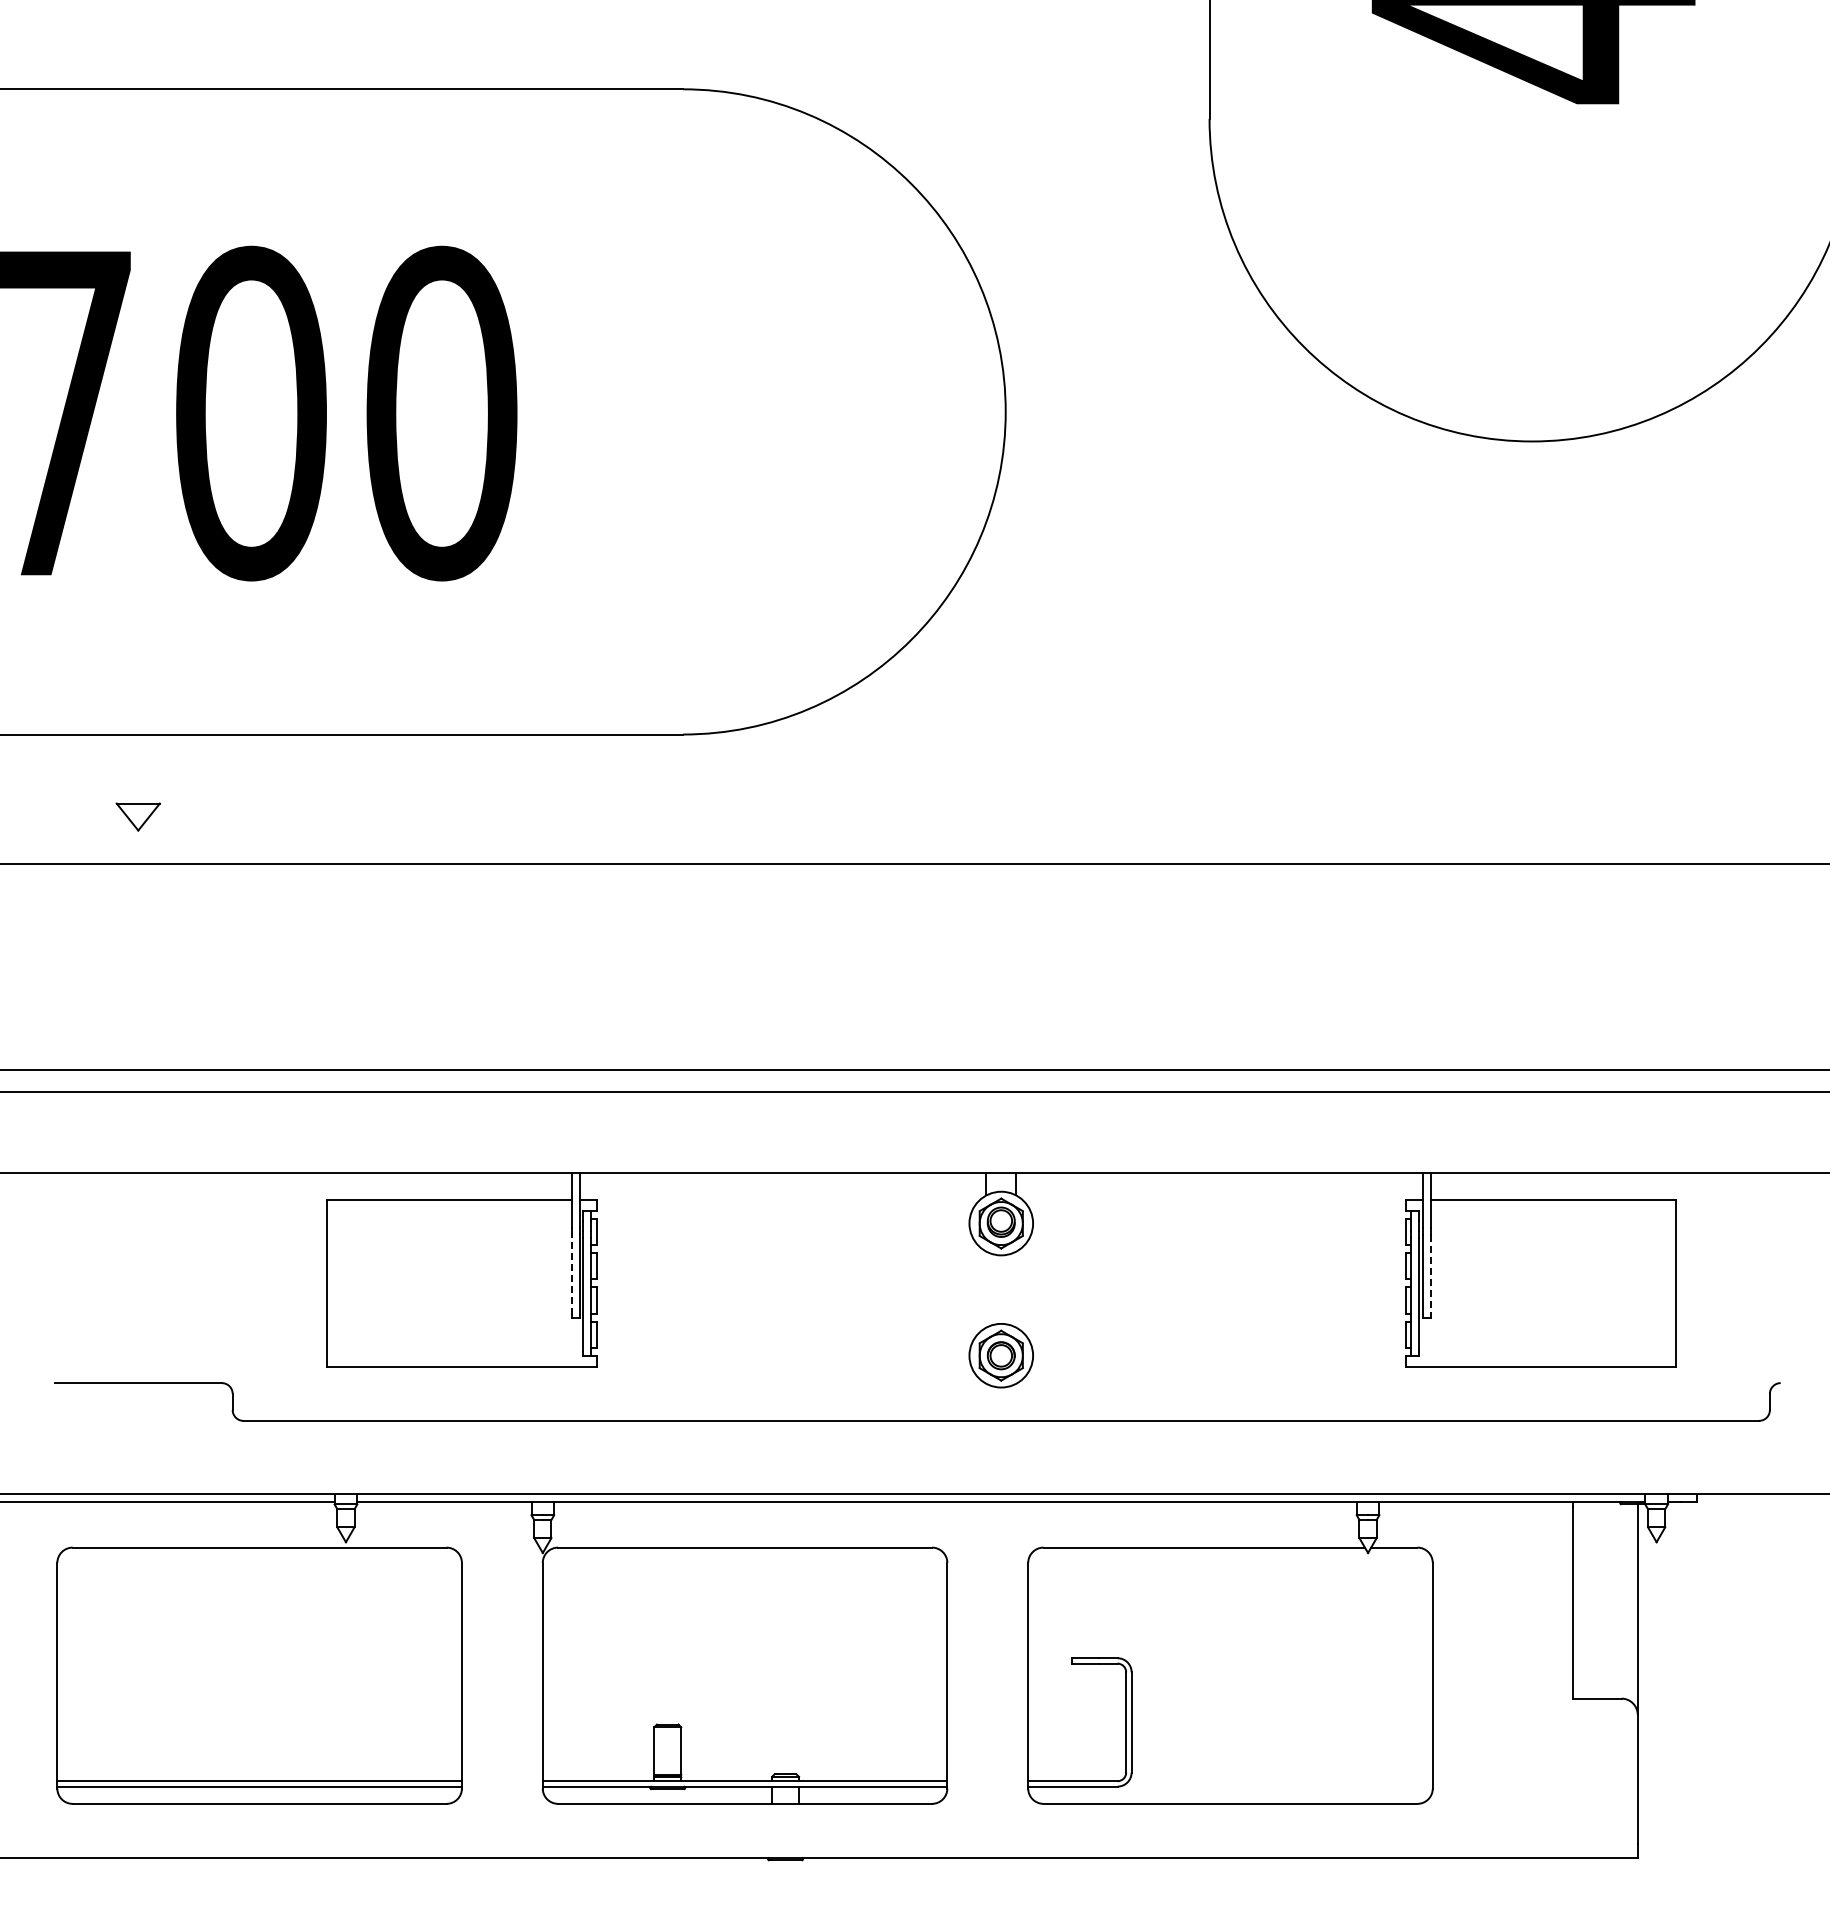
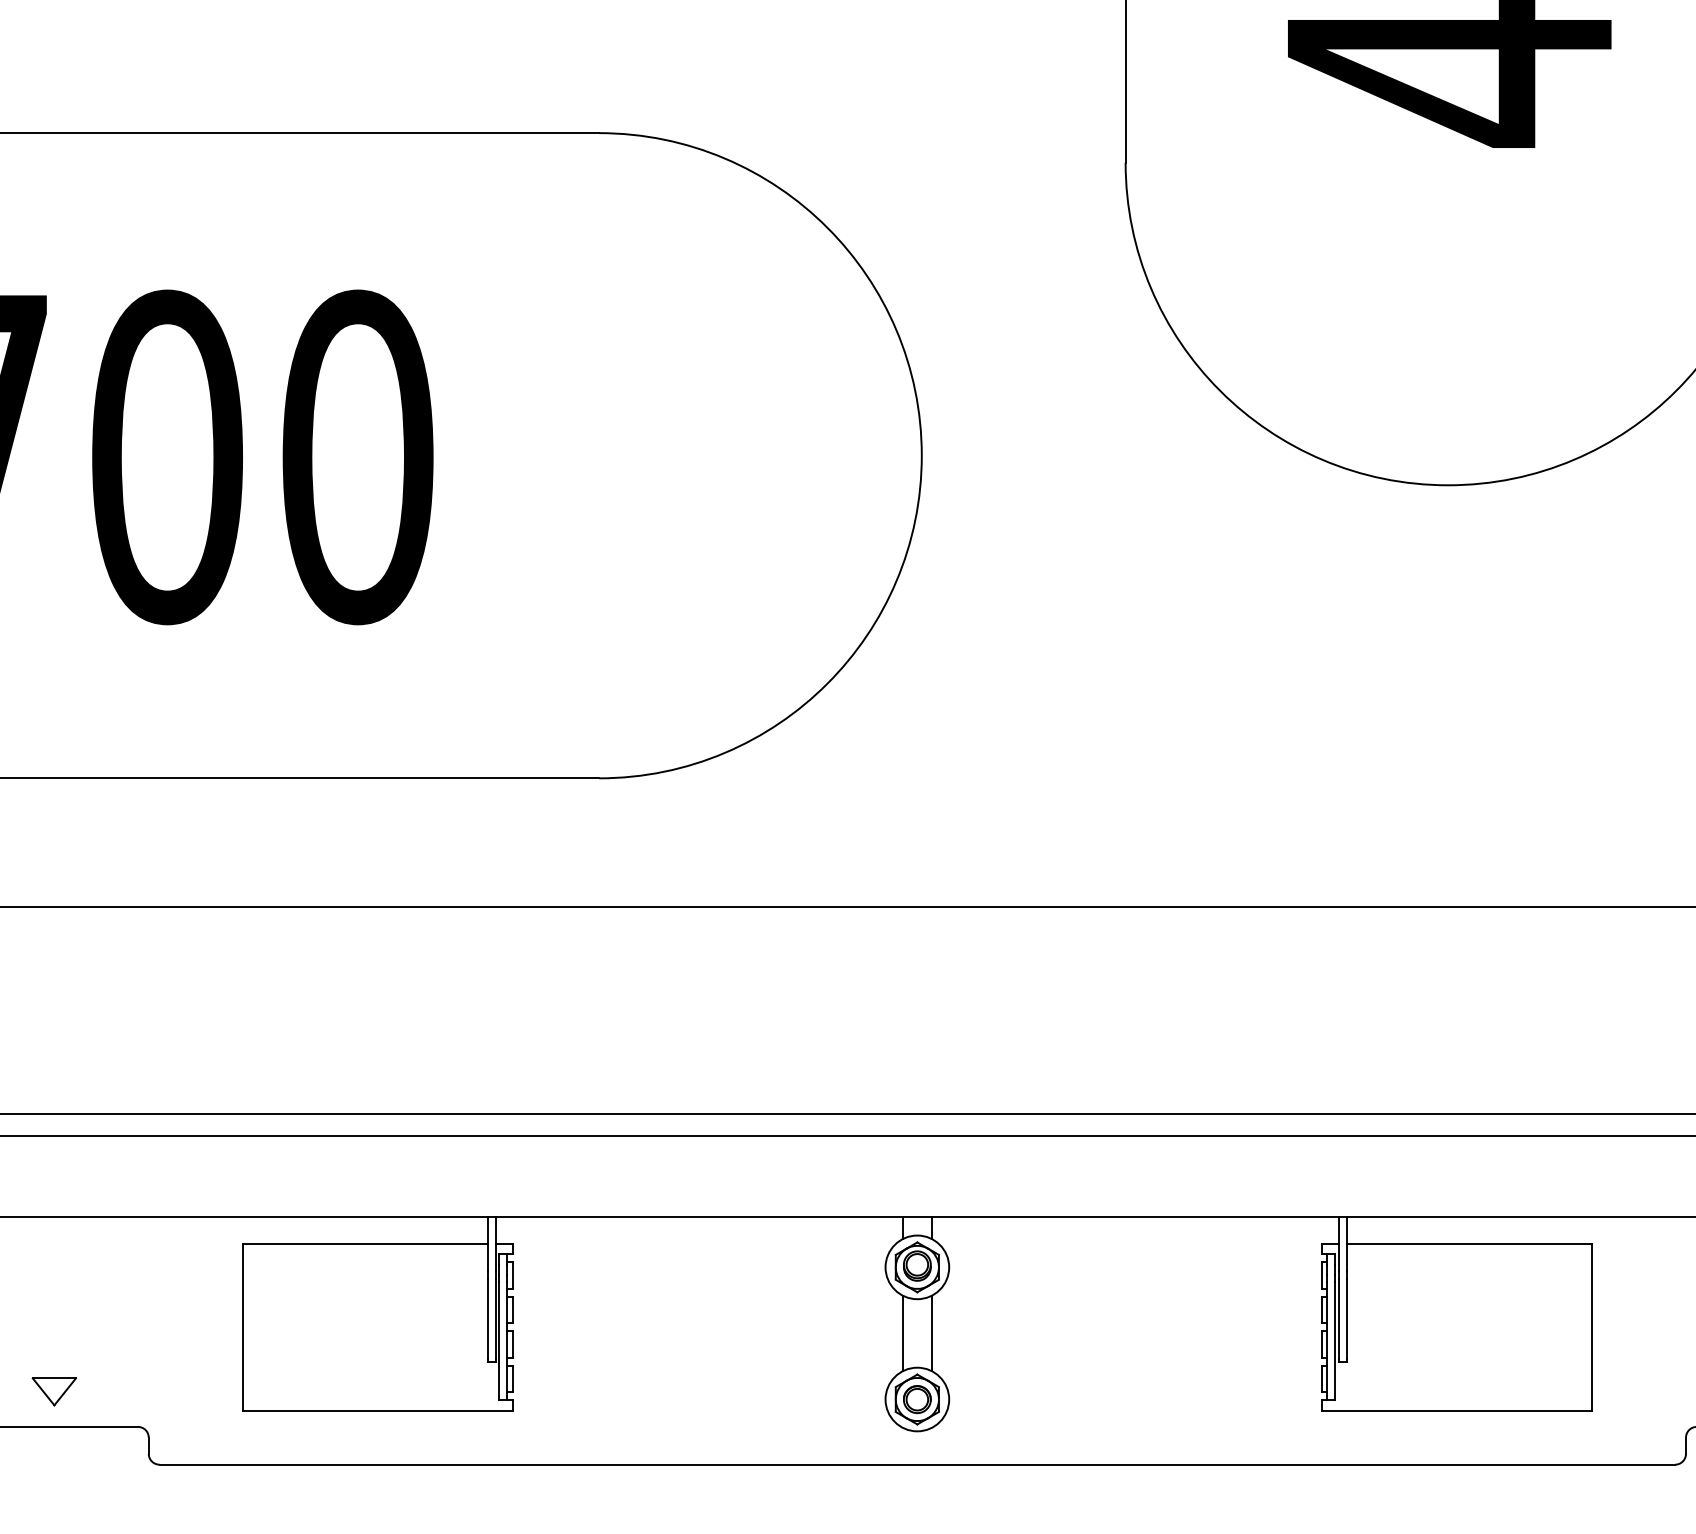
part: (137, 816) -> (53, 1391), moved
line: (571, 1274) -> (487, 1318), dashed -> solid
line: (1430, 1274) -> (1346, 1318), dashed -> solid
line: (986, 1289) -> (902, 1333), added
line: (1016, 1289) -> (932, 1333), added

